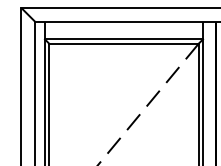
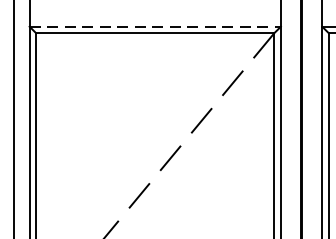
line: (124, 39) -> (156, 26), solid -> dashed

